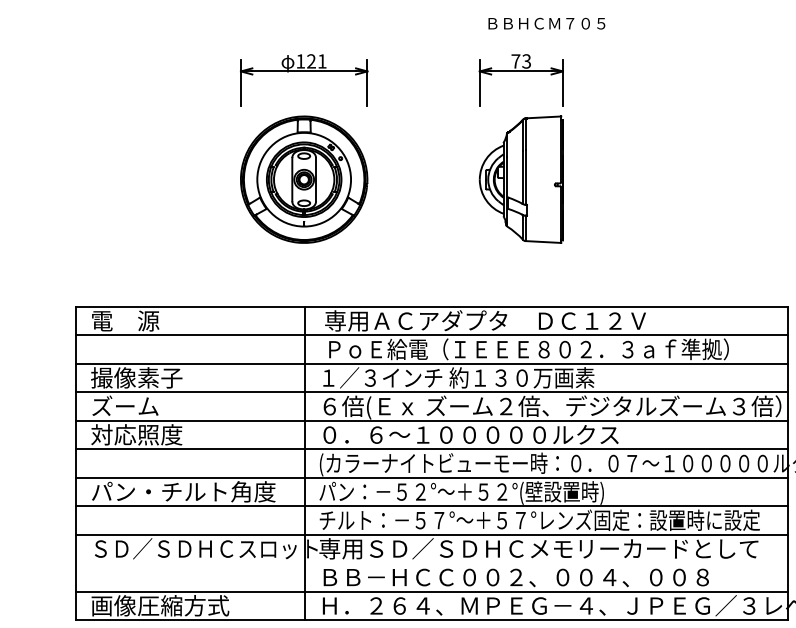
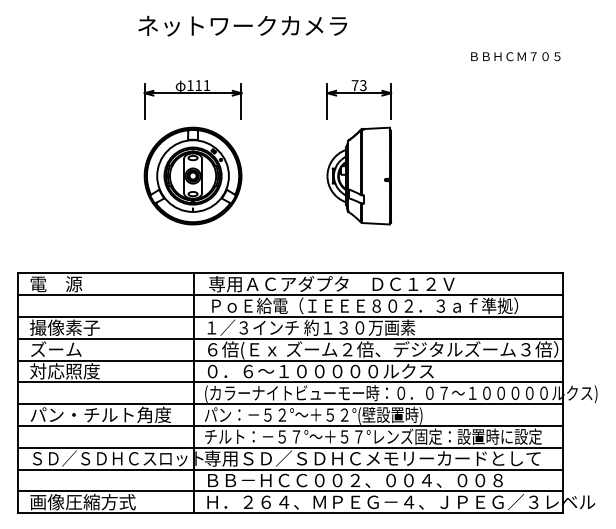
text: (546, 23) -> (515, 56), moved
text: (311, 61) -> (198, 85), 121 -> 111
line: (431, 563) -> (290, 469), added

